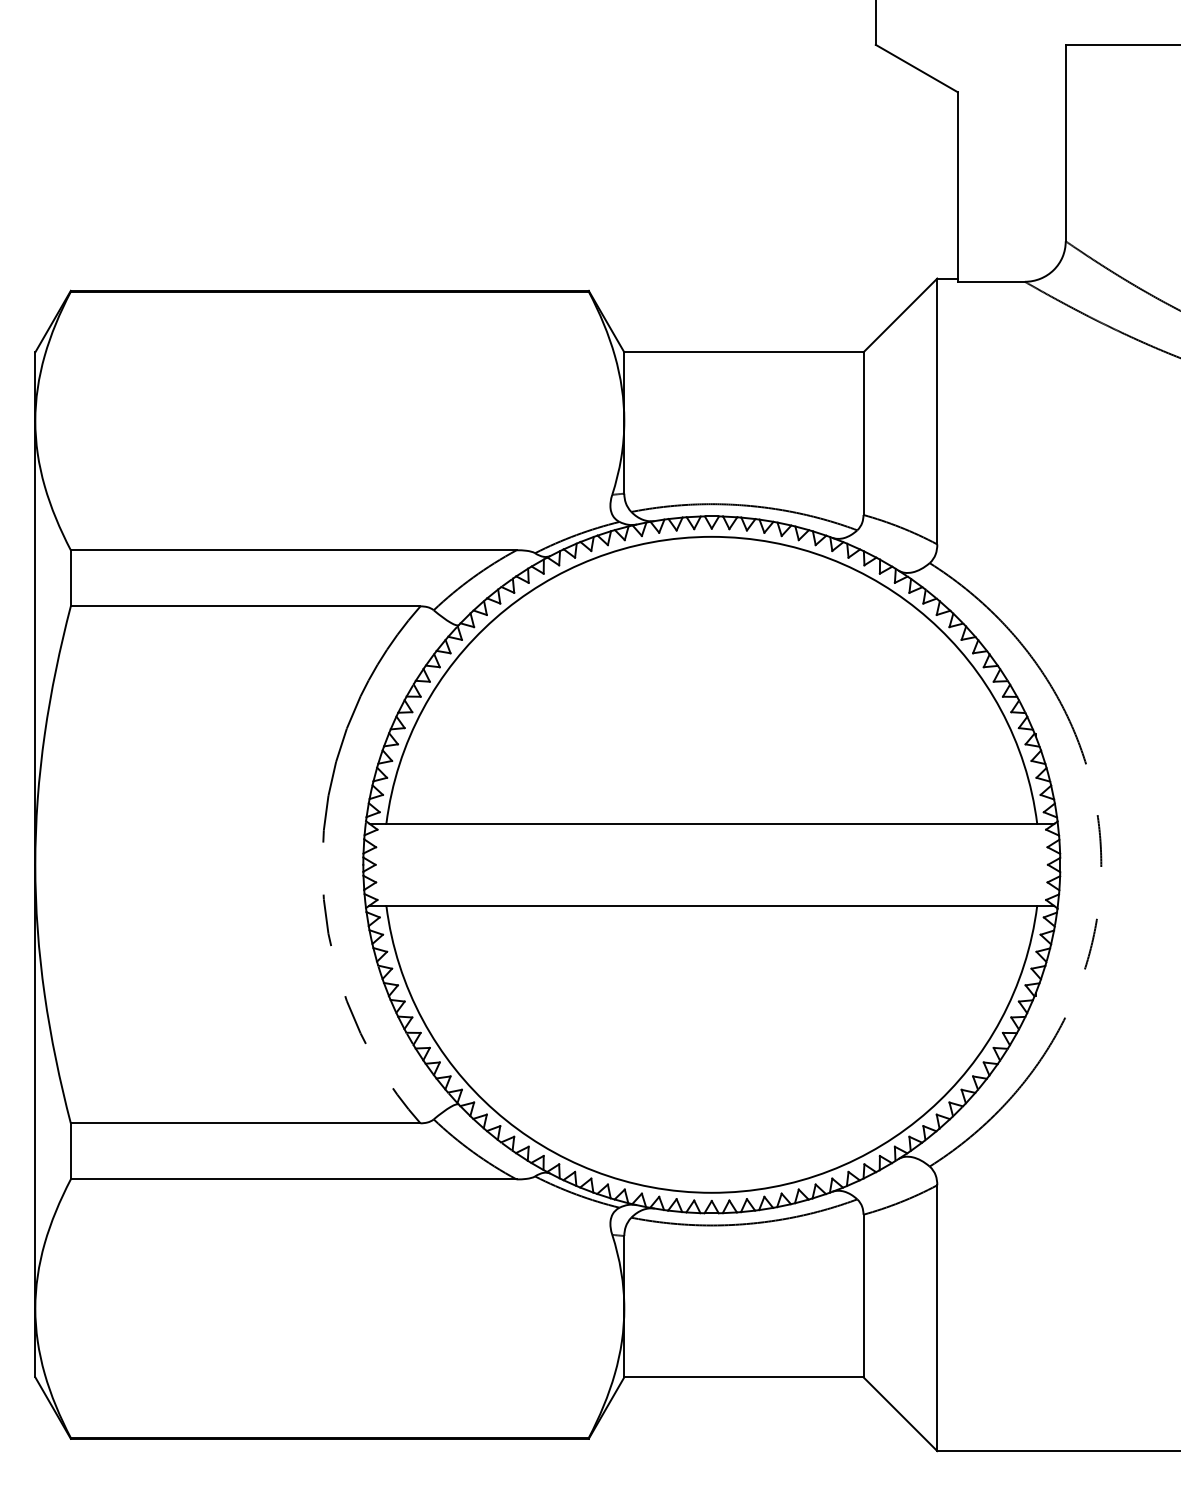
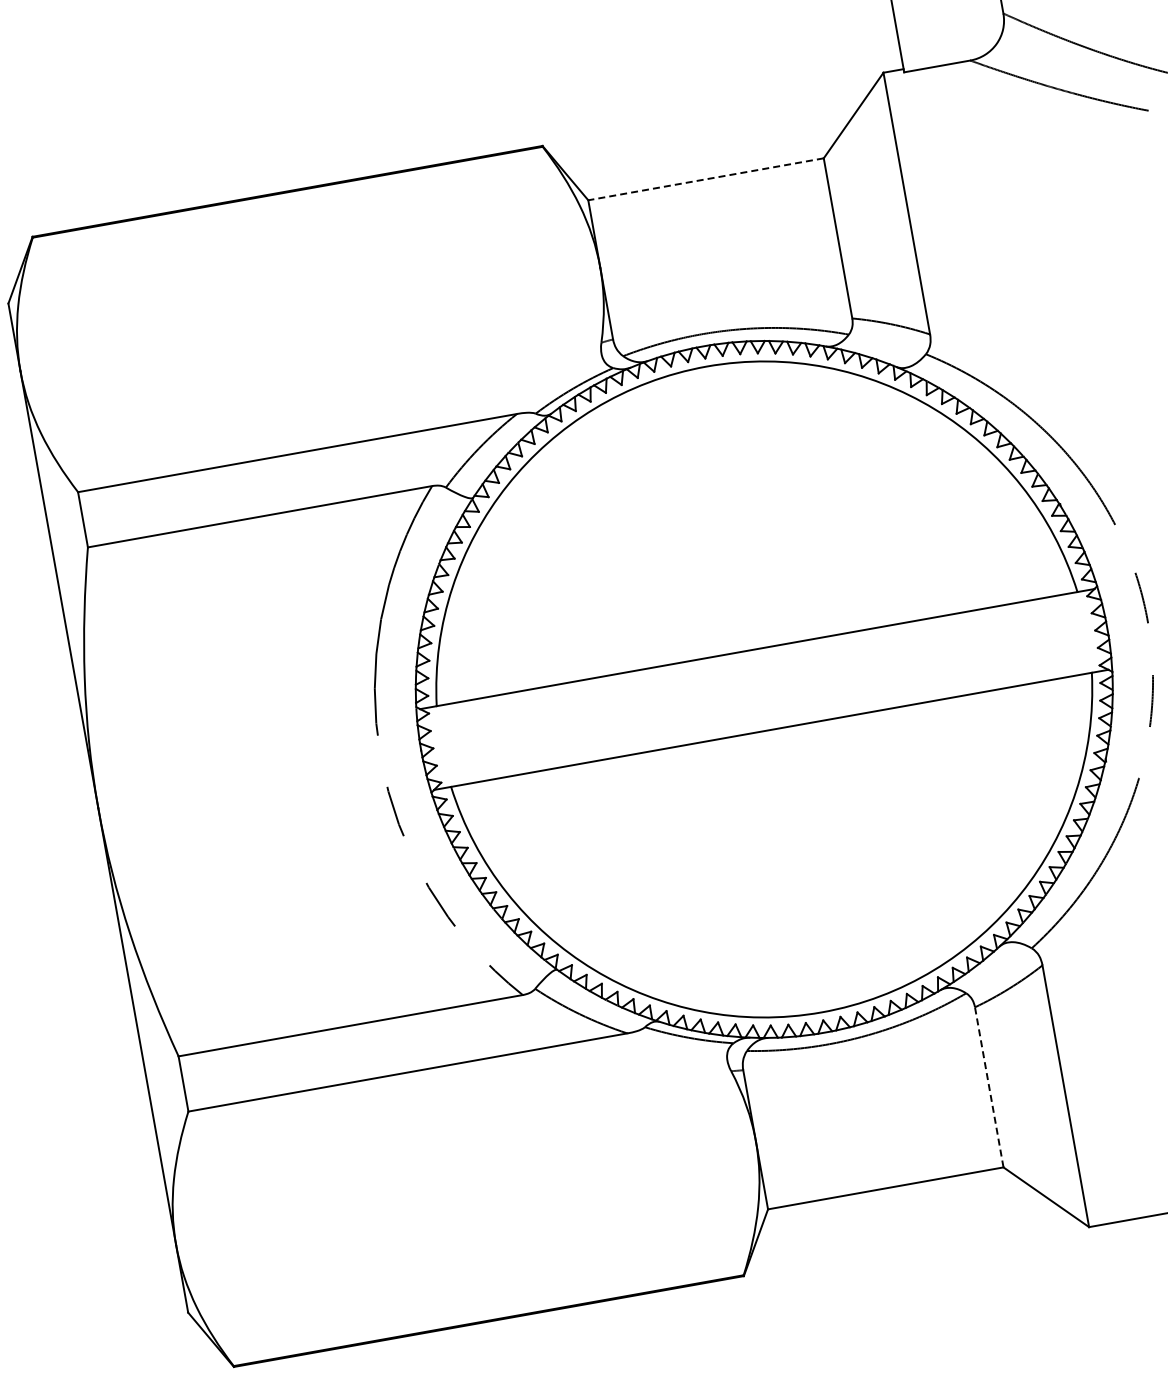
line: (743, 352) -> (705, 179), solid -> dashed
line: (863, 1295) -> (989, 1086), solid -> dashed

